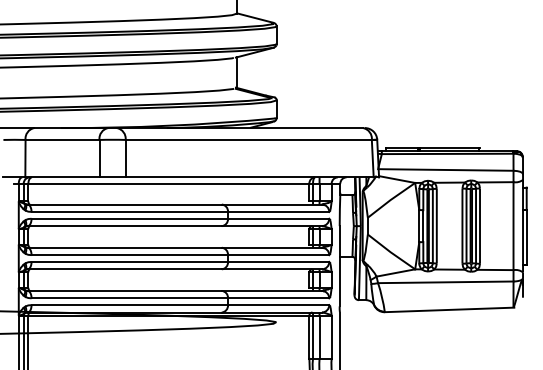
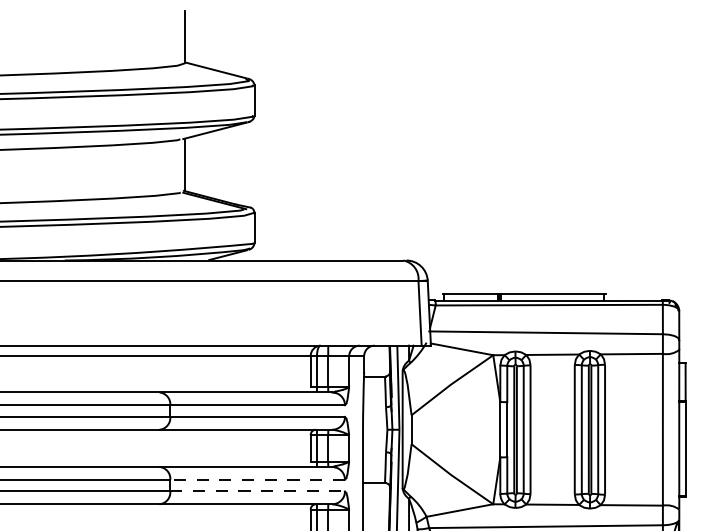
line: (278, 255) -> (257, 480), solid -> dashed
line: (278, 261) -> (257, 490), solid -> dashed

